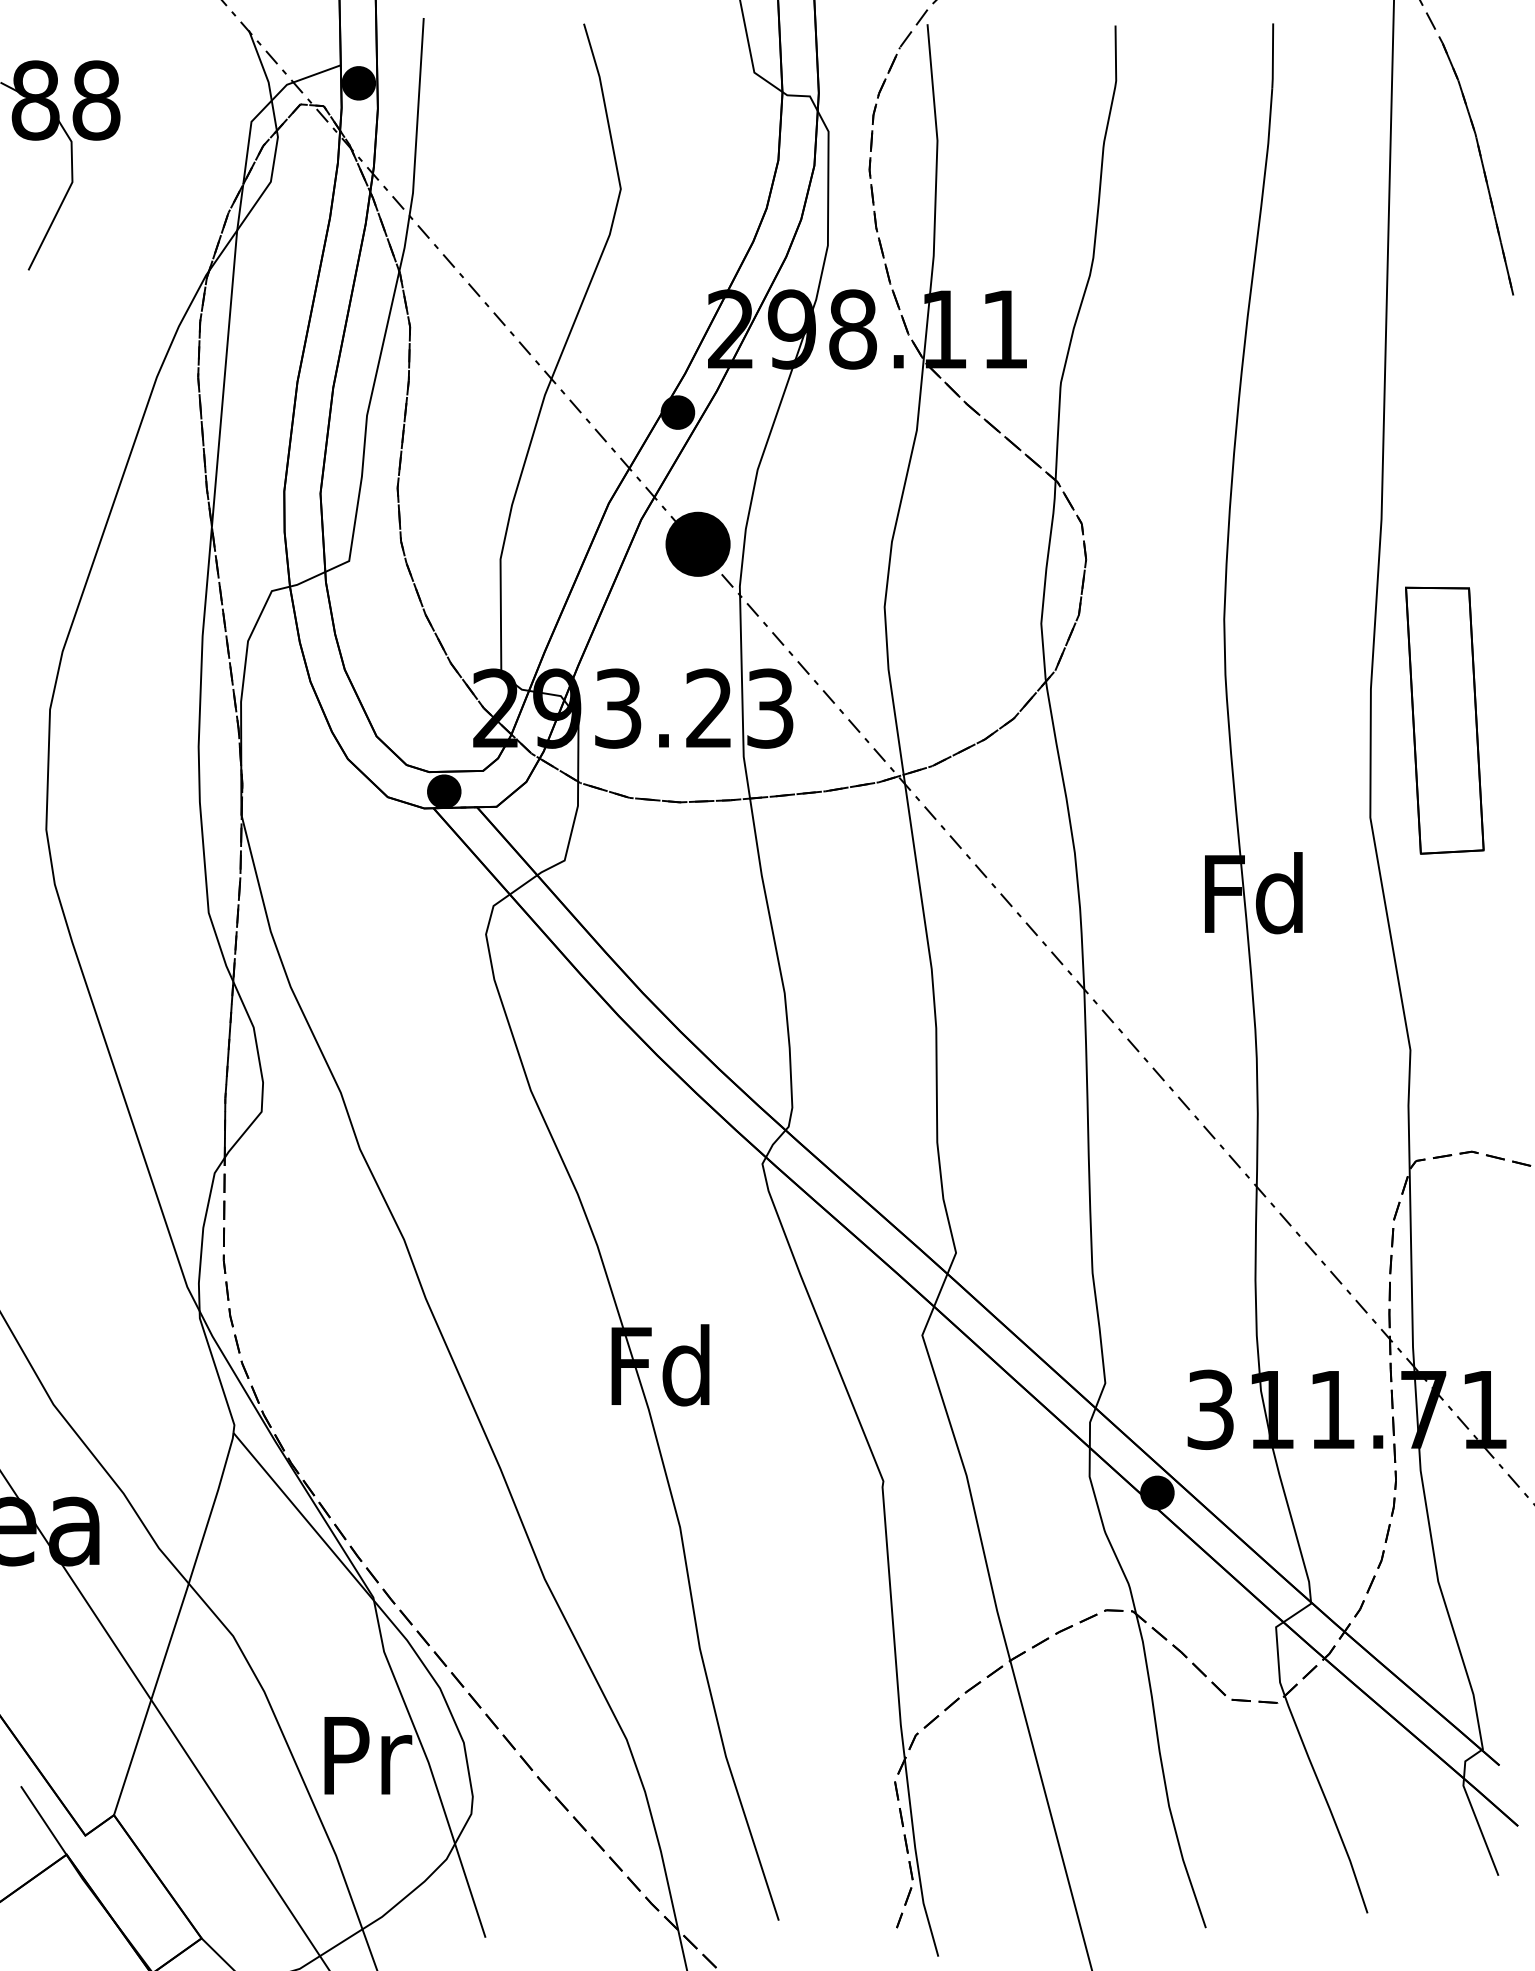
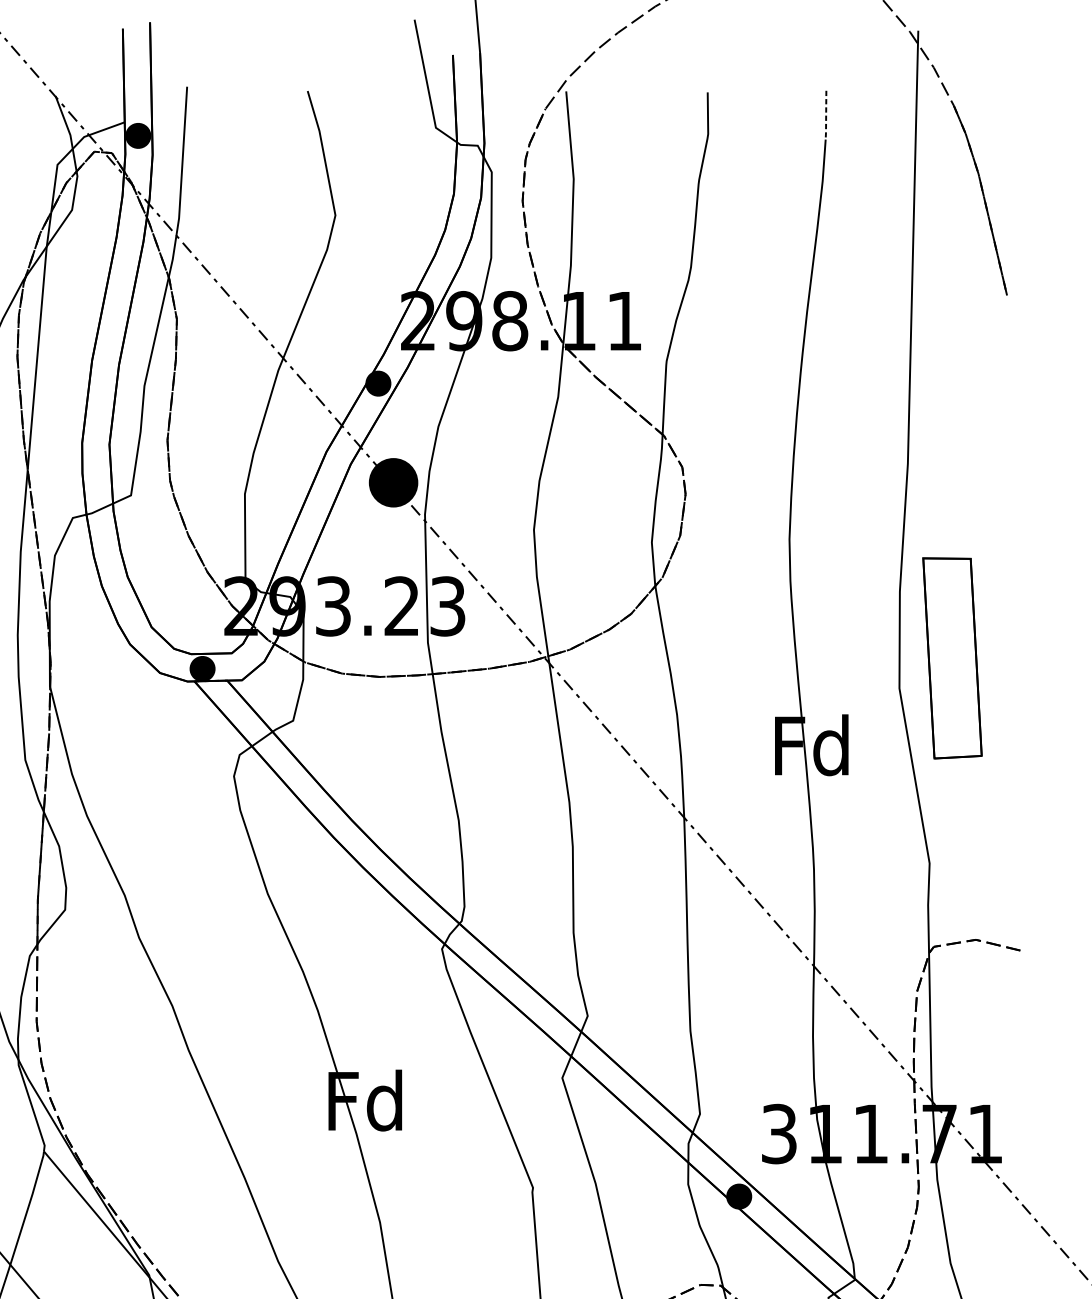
line: (1272, 57) -> (825, 116), solid -> dashed
part: (1444, 720) -> (952, 658), moved

